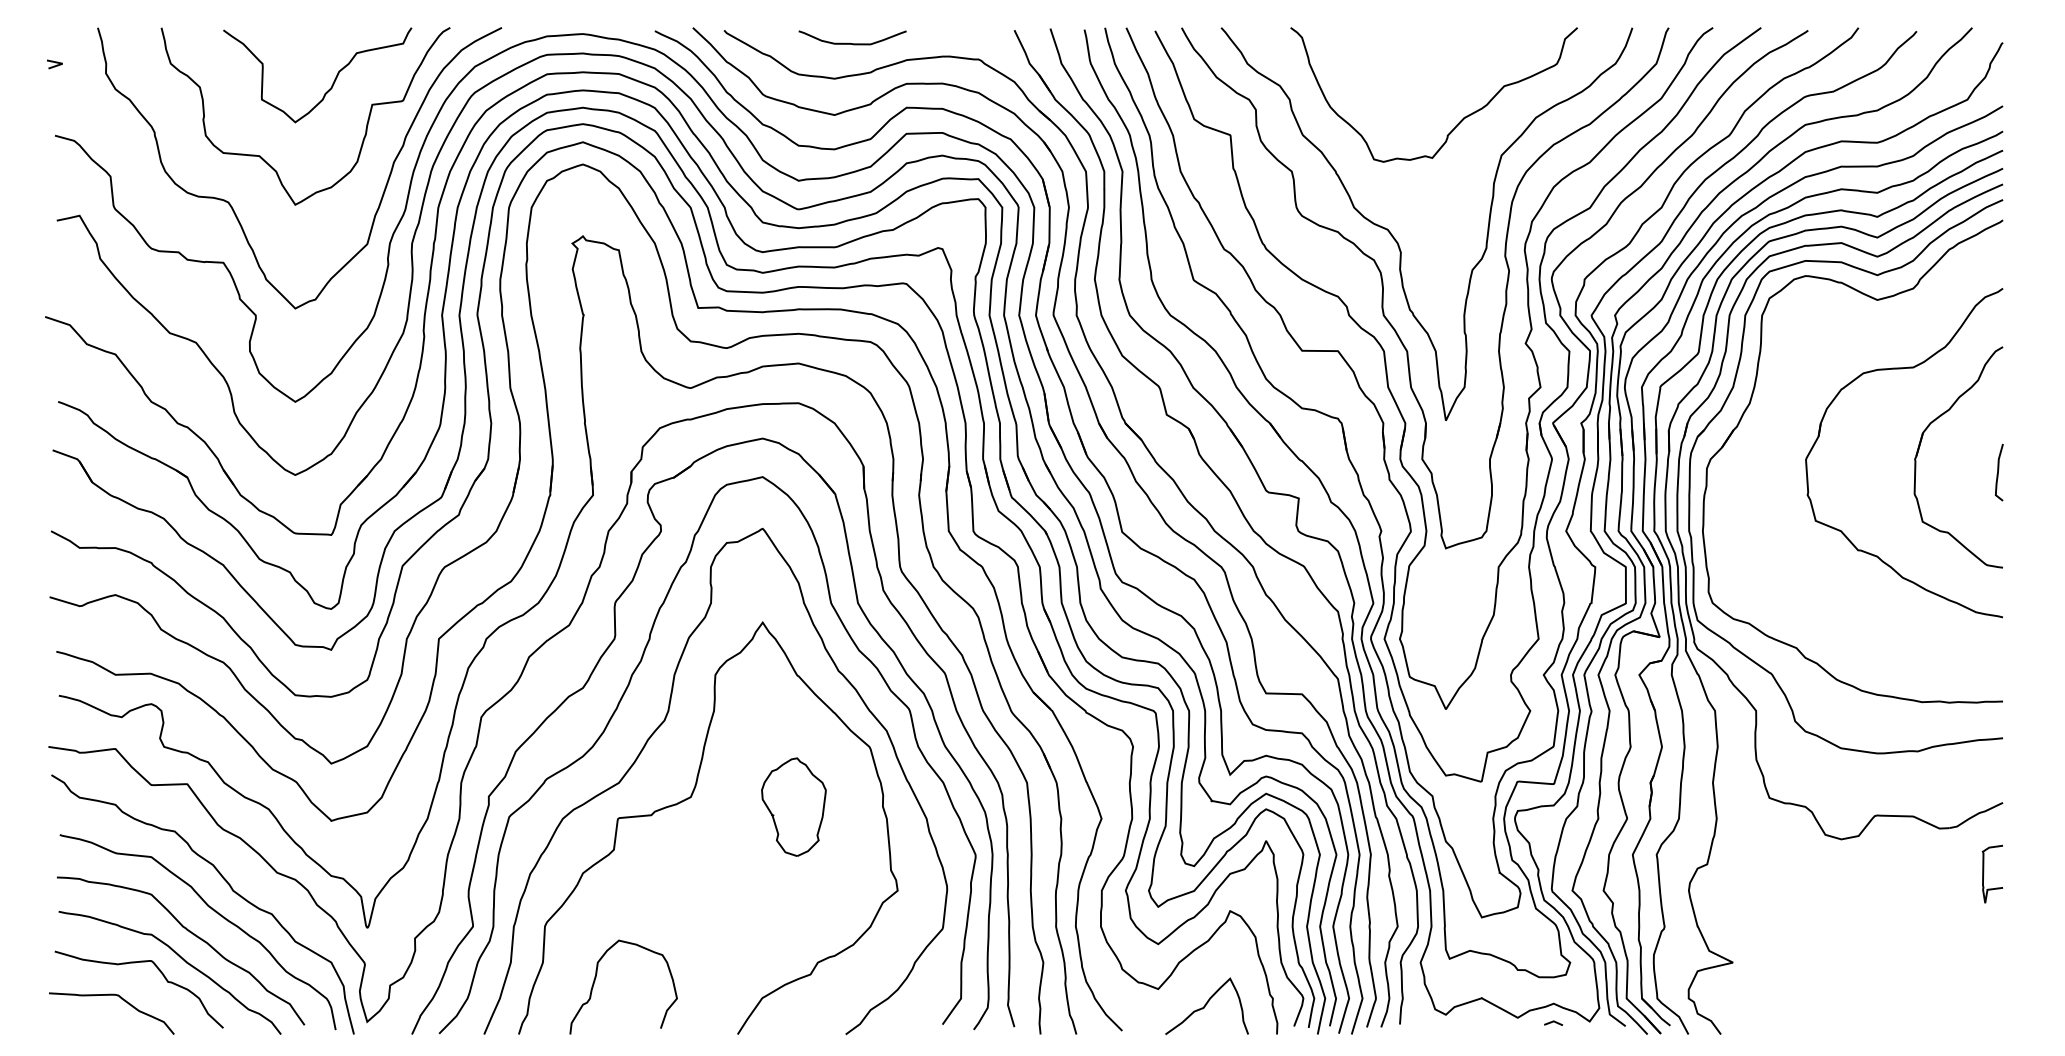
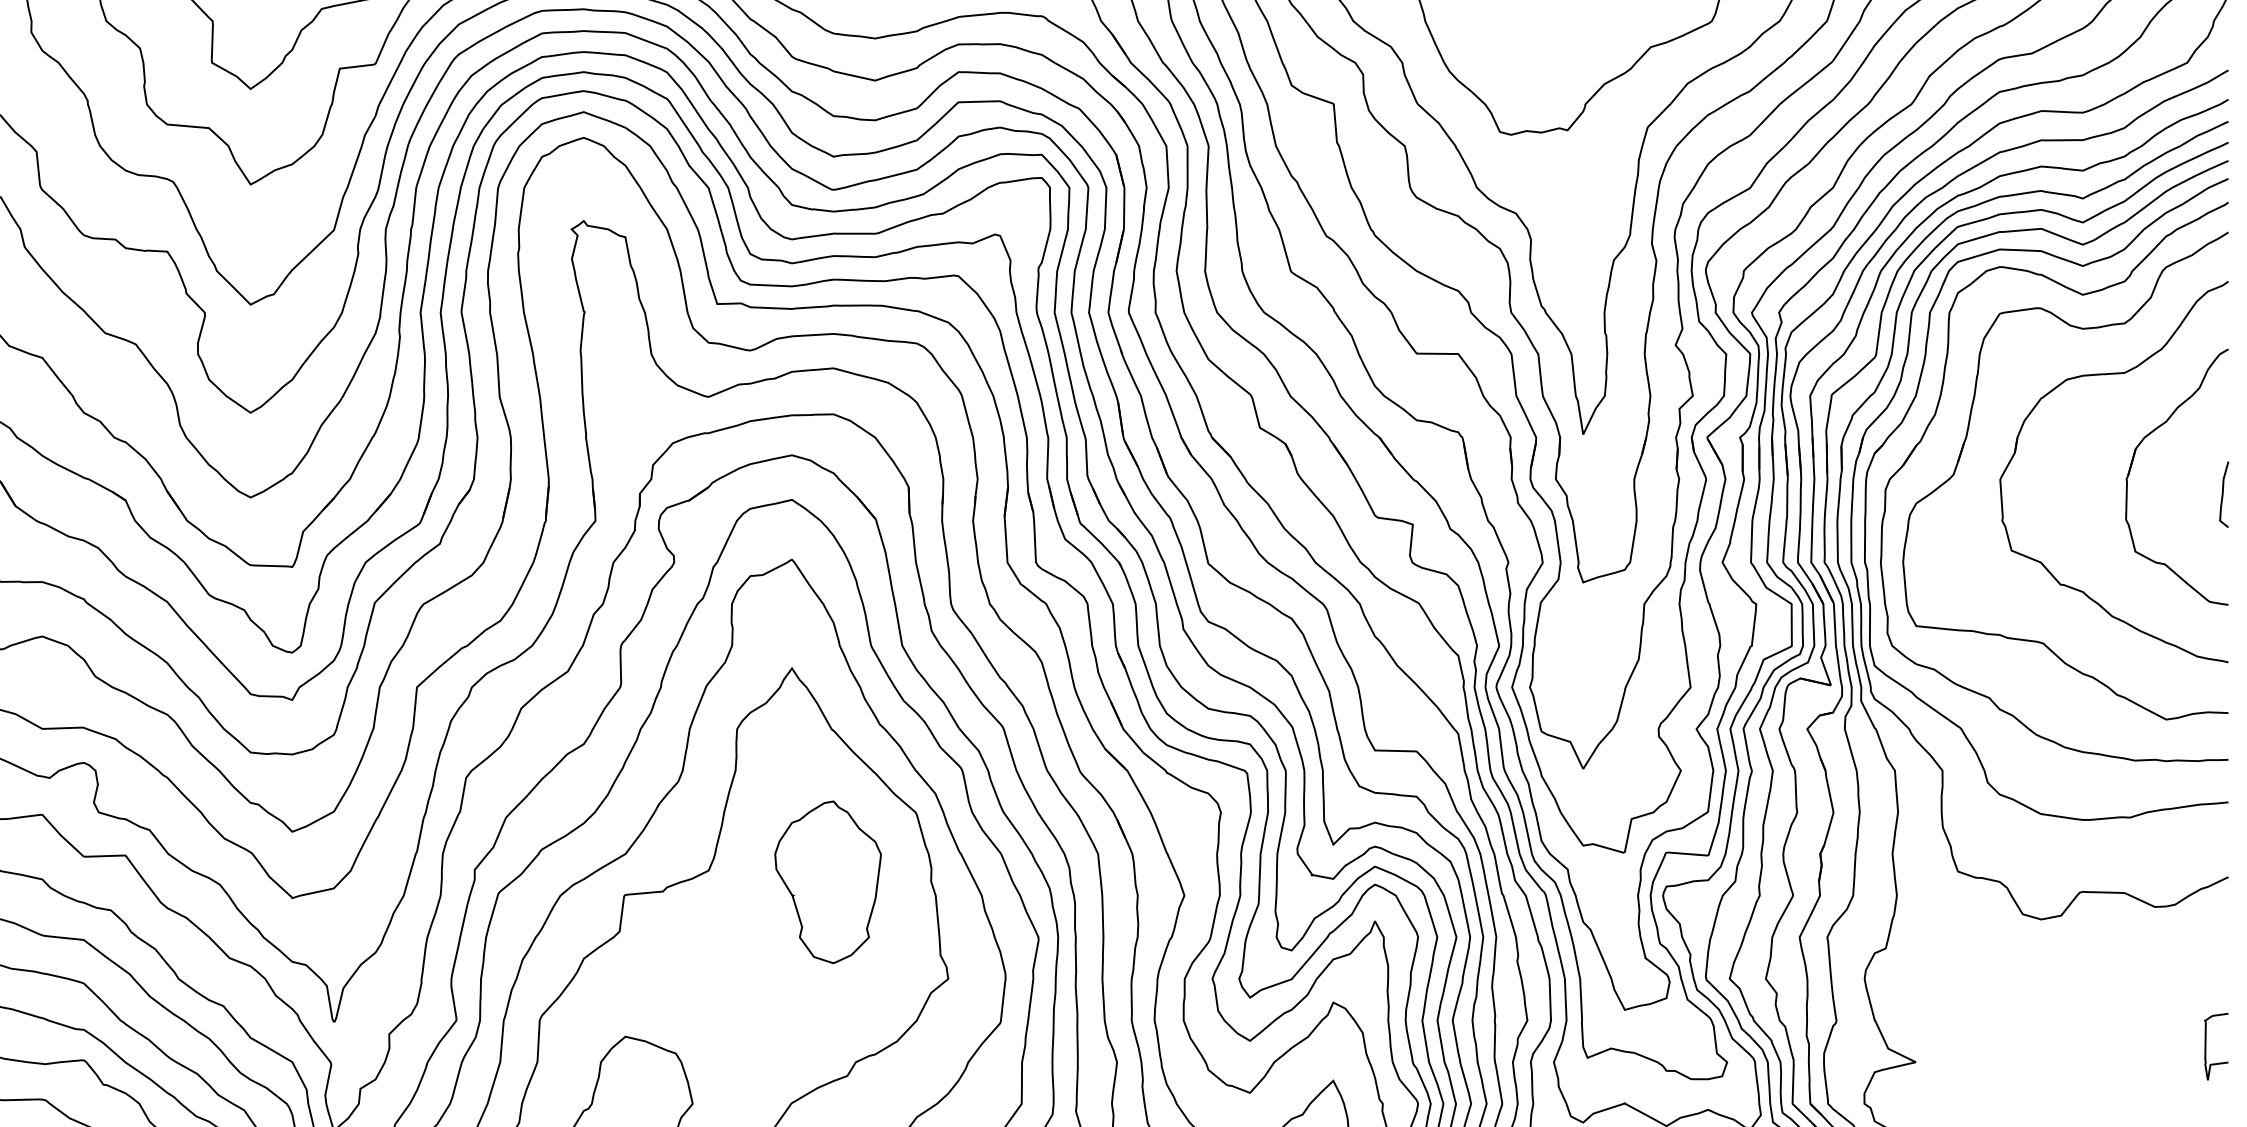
part: (1777, 424) -> (1967, 438), added
part: (793, 806) -> (827, 881), size x1.43
curve: (1984, 873) -> (2207, 1045), moved

